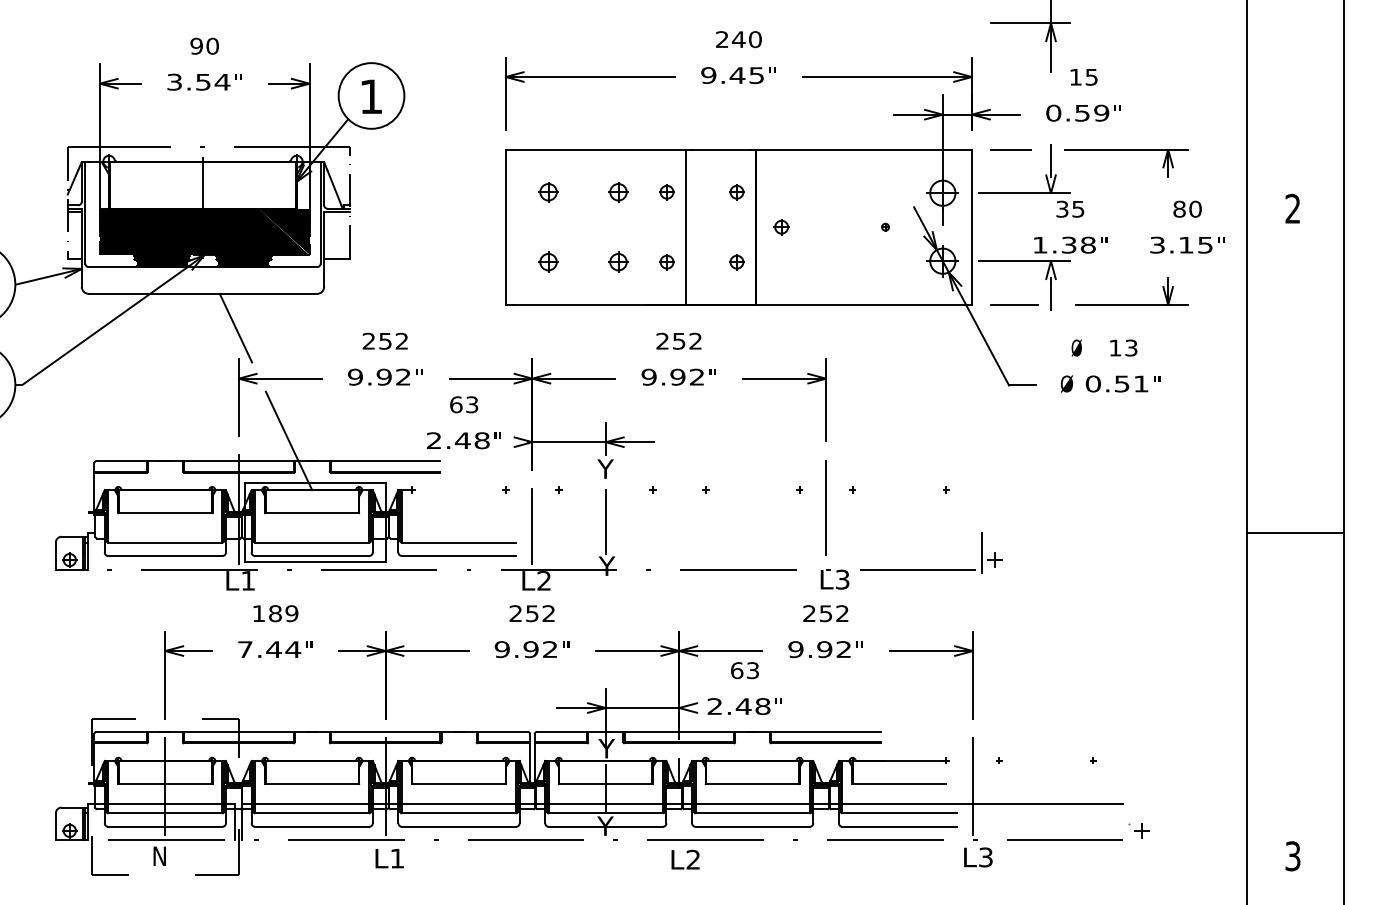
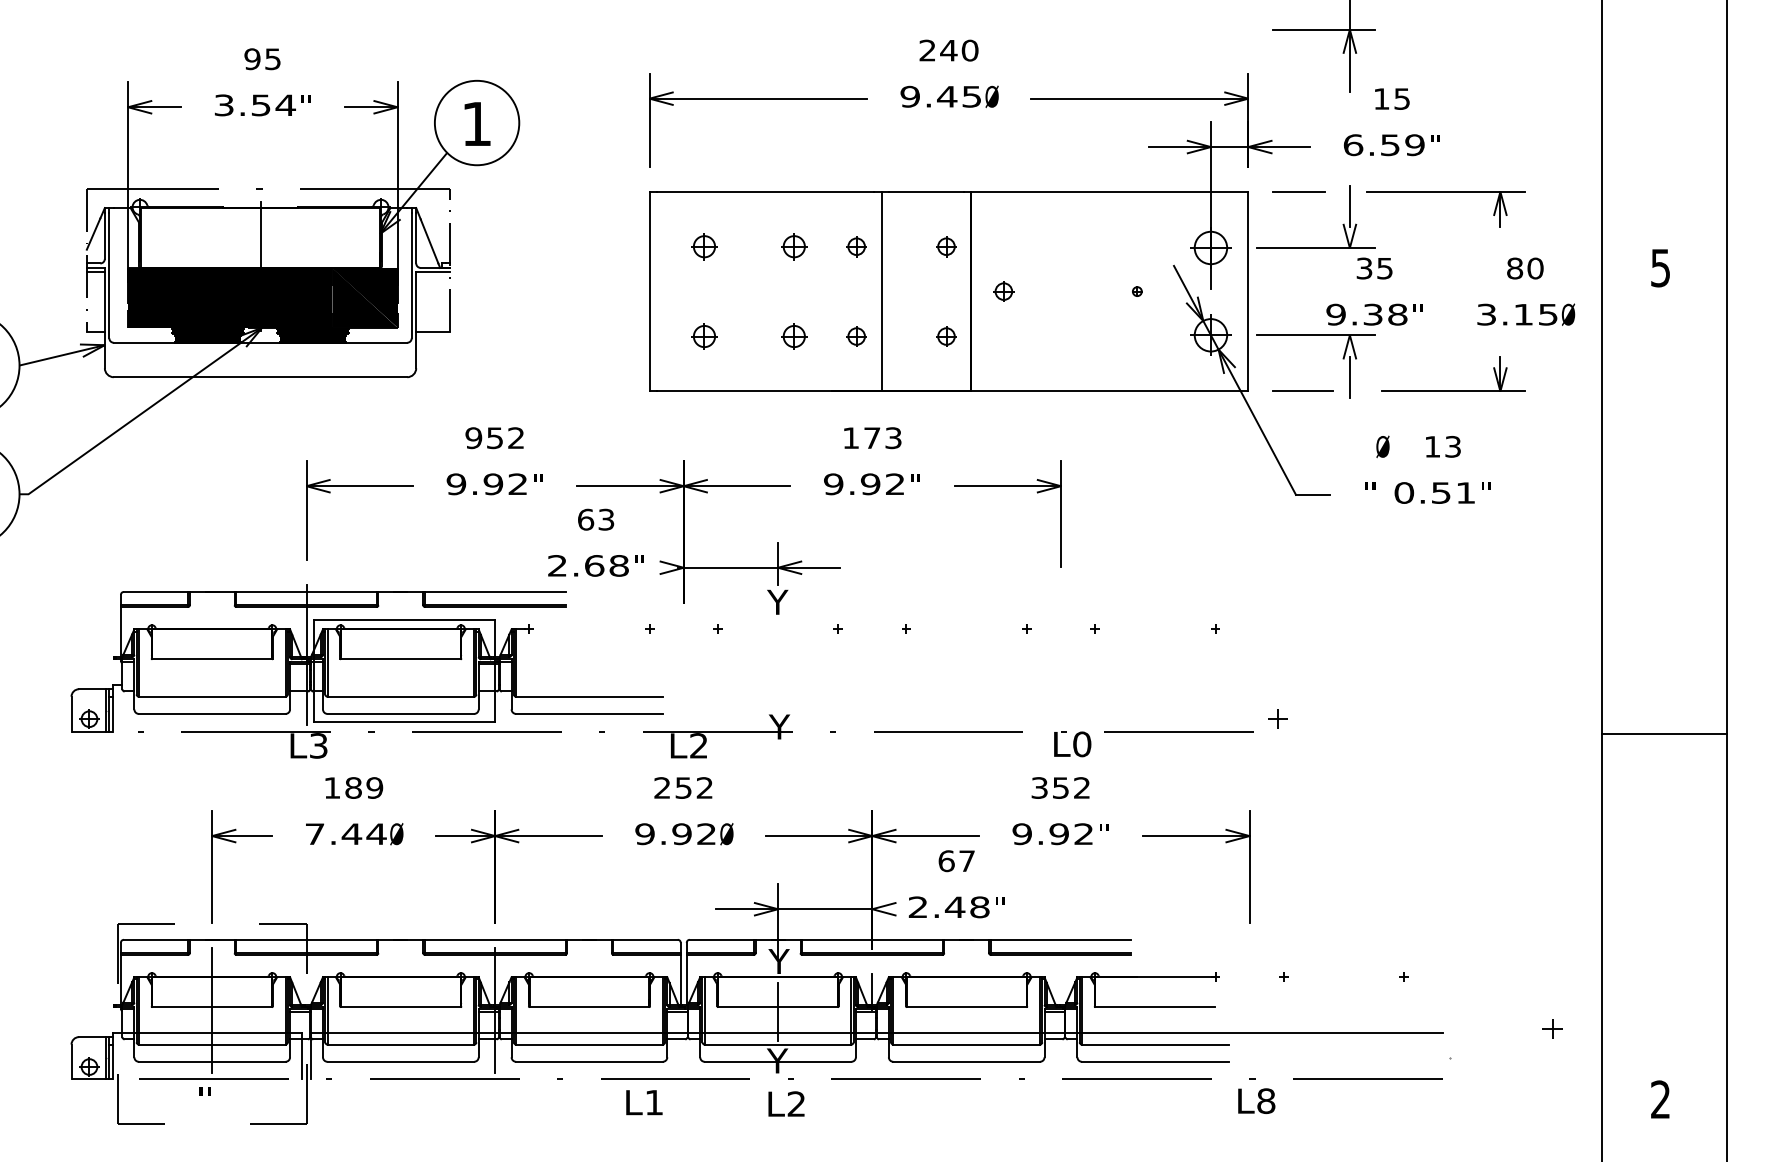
text: (213, 46) -> (273, 59), 90 -> 95
text: (772, 75) -> (991, 96), " -> Ø
text: (1053, 112) -> (1353, 144), 0.59 -> 6.59
text: (1292, 208) -> (1660, 267), 2 -> 5
text: (1039, 245) -> (1335, 314), 1.38 -> 9.38
text: (1221, 245) -> (1568, 314), " -> Ø
line: (235, 328) -> (302, 421), removed
text: (368, 341) -> (473, 438), 252 -> 952
text: (679, 341) -> (872, 438), 252 -> 173
text: (1067, 383) -> (1370, 492), Ø -> "
line: (288, 440) -> (370, 565), removed
text: (462, 440) -> (594, 565), 2.48 -> 2.68
line: (825, 507) -> (1060, 651), removed
line: (606, 521) -> (778, 669), removed
line: (532, 526) -> (683, 676), removed
line: (1295, 532) -> (1663, 733), moved
line: (982, 553) -> (1261, 710), removed
text: (842, 579) -> (1082, 744), L3 -> L0
text: (248, 580) -> (318, 745), L1 -> L3
text: (809, 613) -> (1039, 787), 252 -> 352
text: (308, 649) -> (396, 834), " -> Ø
text: (565, 649) -> (726, 834), " -> Ø
text: (752, 670) -> (966, 861), 63 -> 67
line: (972, 786) -> (1249, 1009), removed
part: (1141, 830) -> (1552, 1028), moved
text: (159, 856) -> (204, 1099), N -> "
text: (1292, 856) -> (1660, 1099), 3 -> 2
text: (986, 857) -> (1266, 1101), L3 -> L8
text: (389, 858) -> (644, 1102), moved
text: (685, 859) -> (786, 1103), moved

